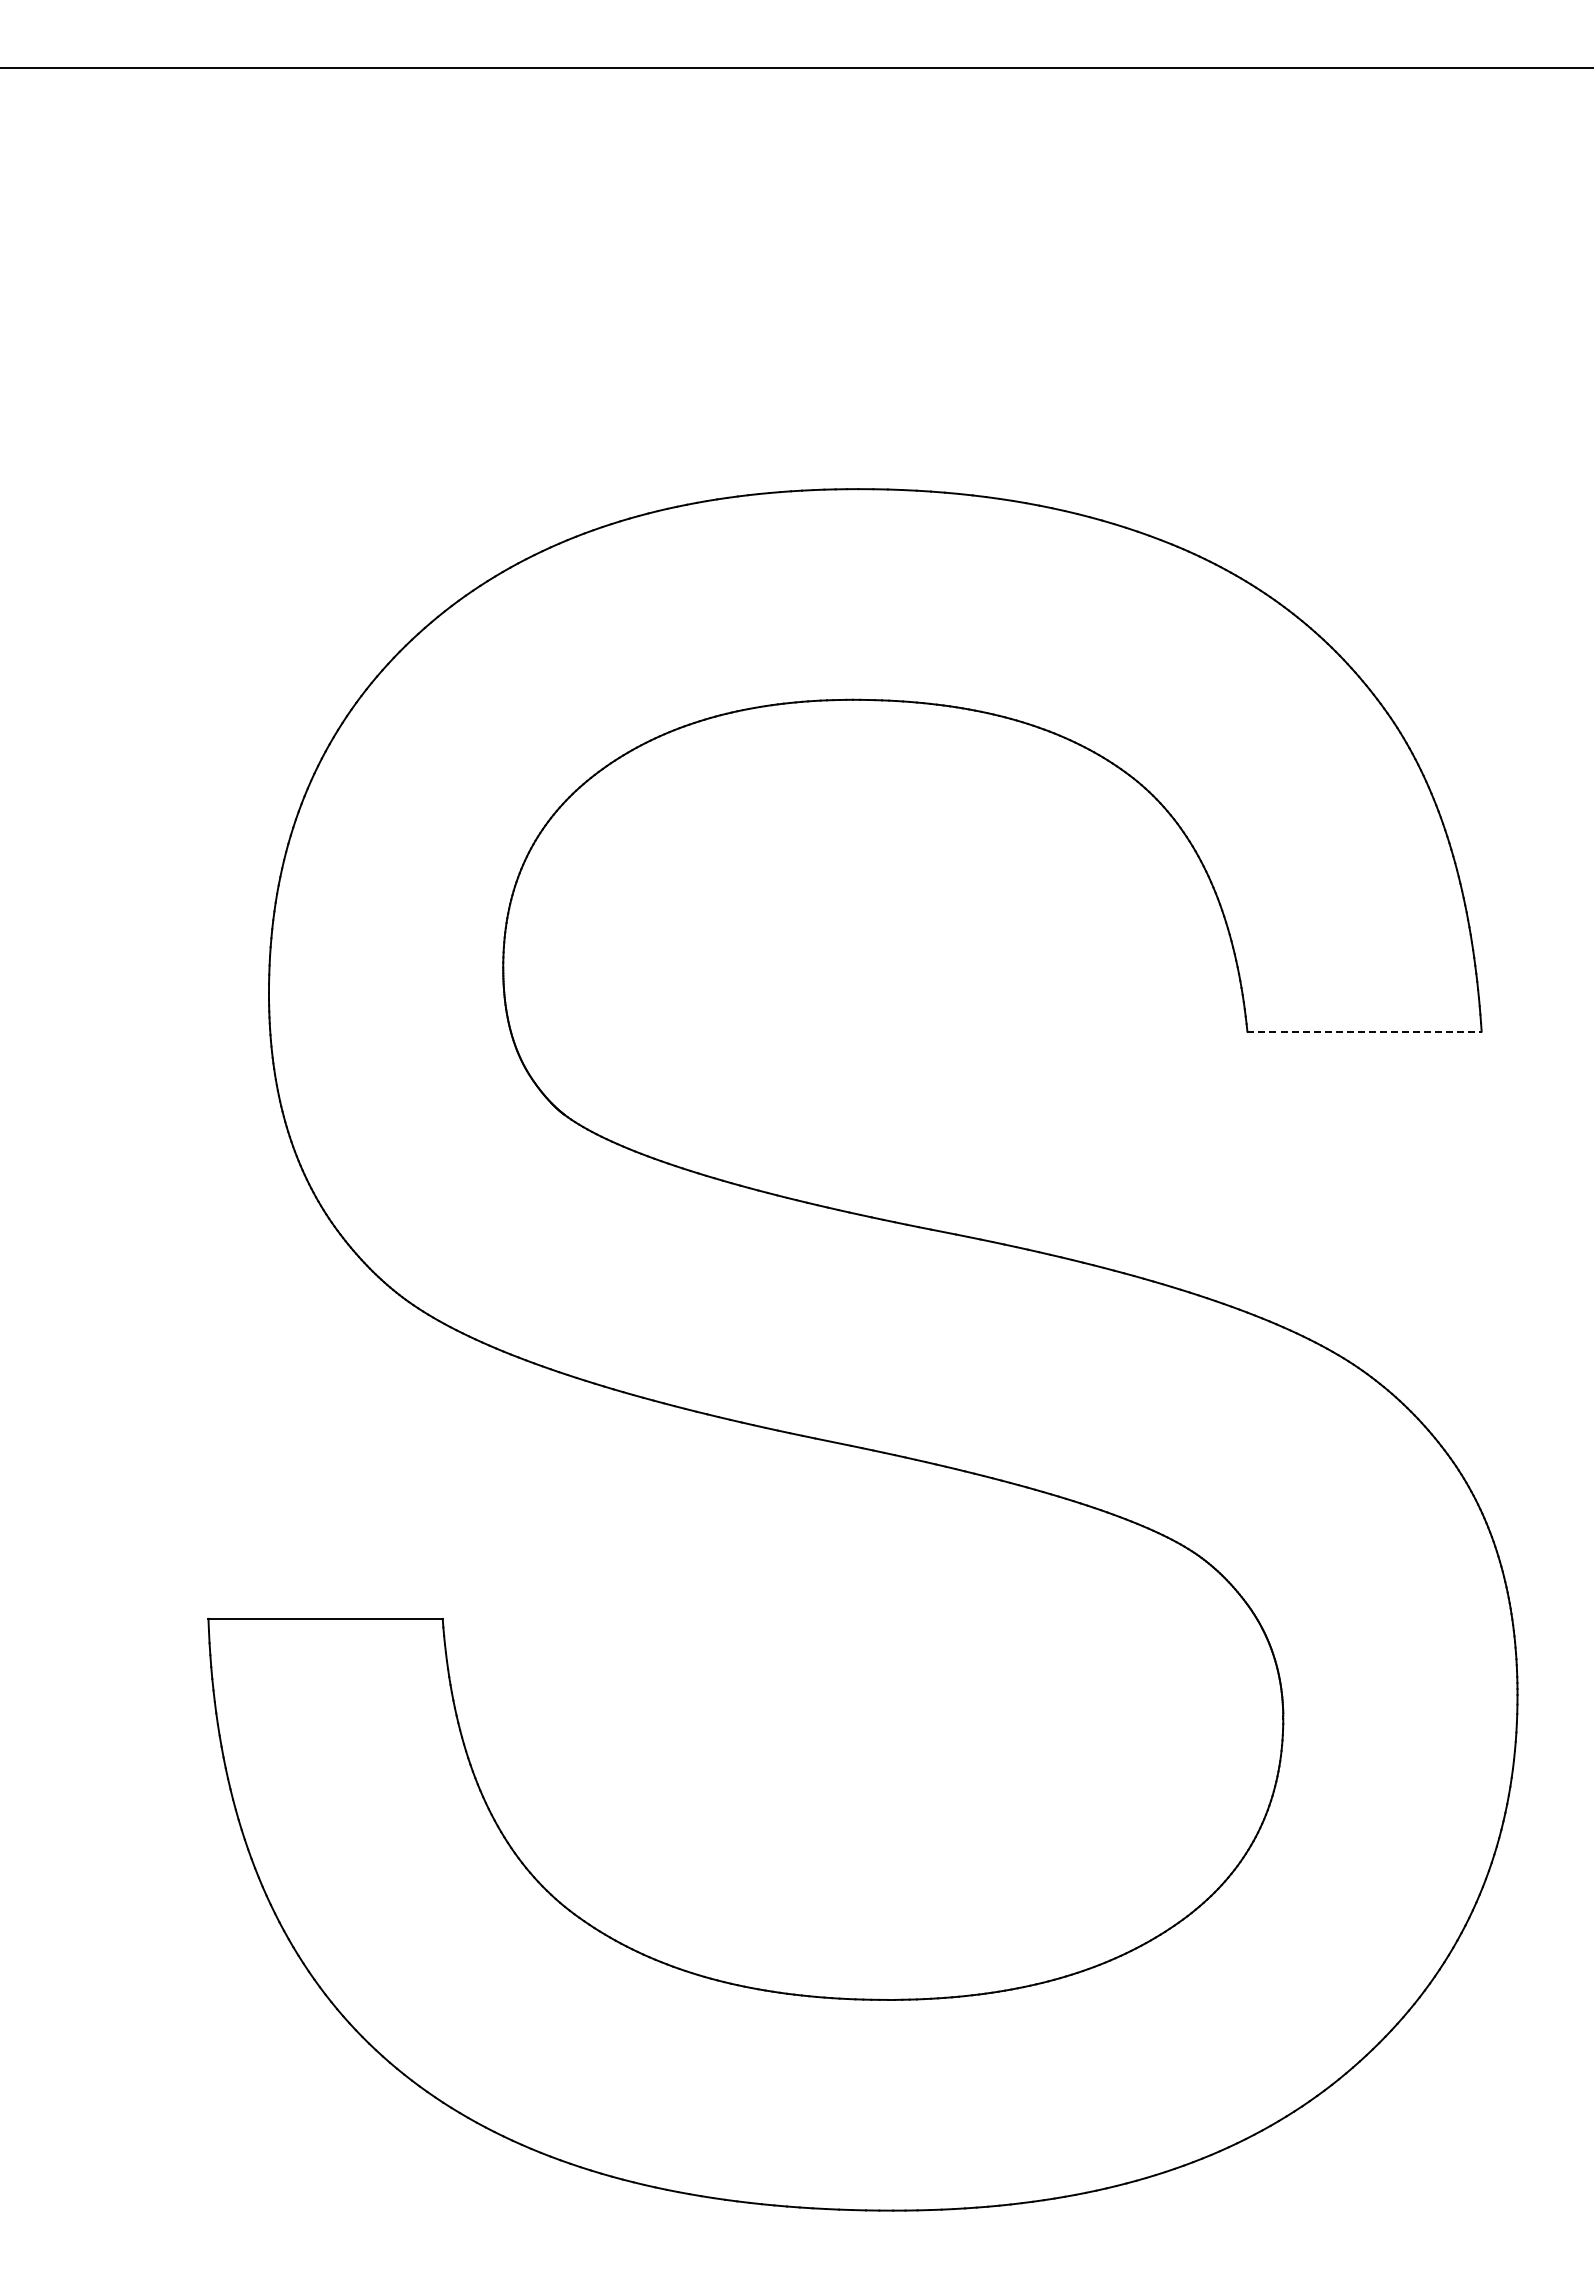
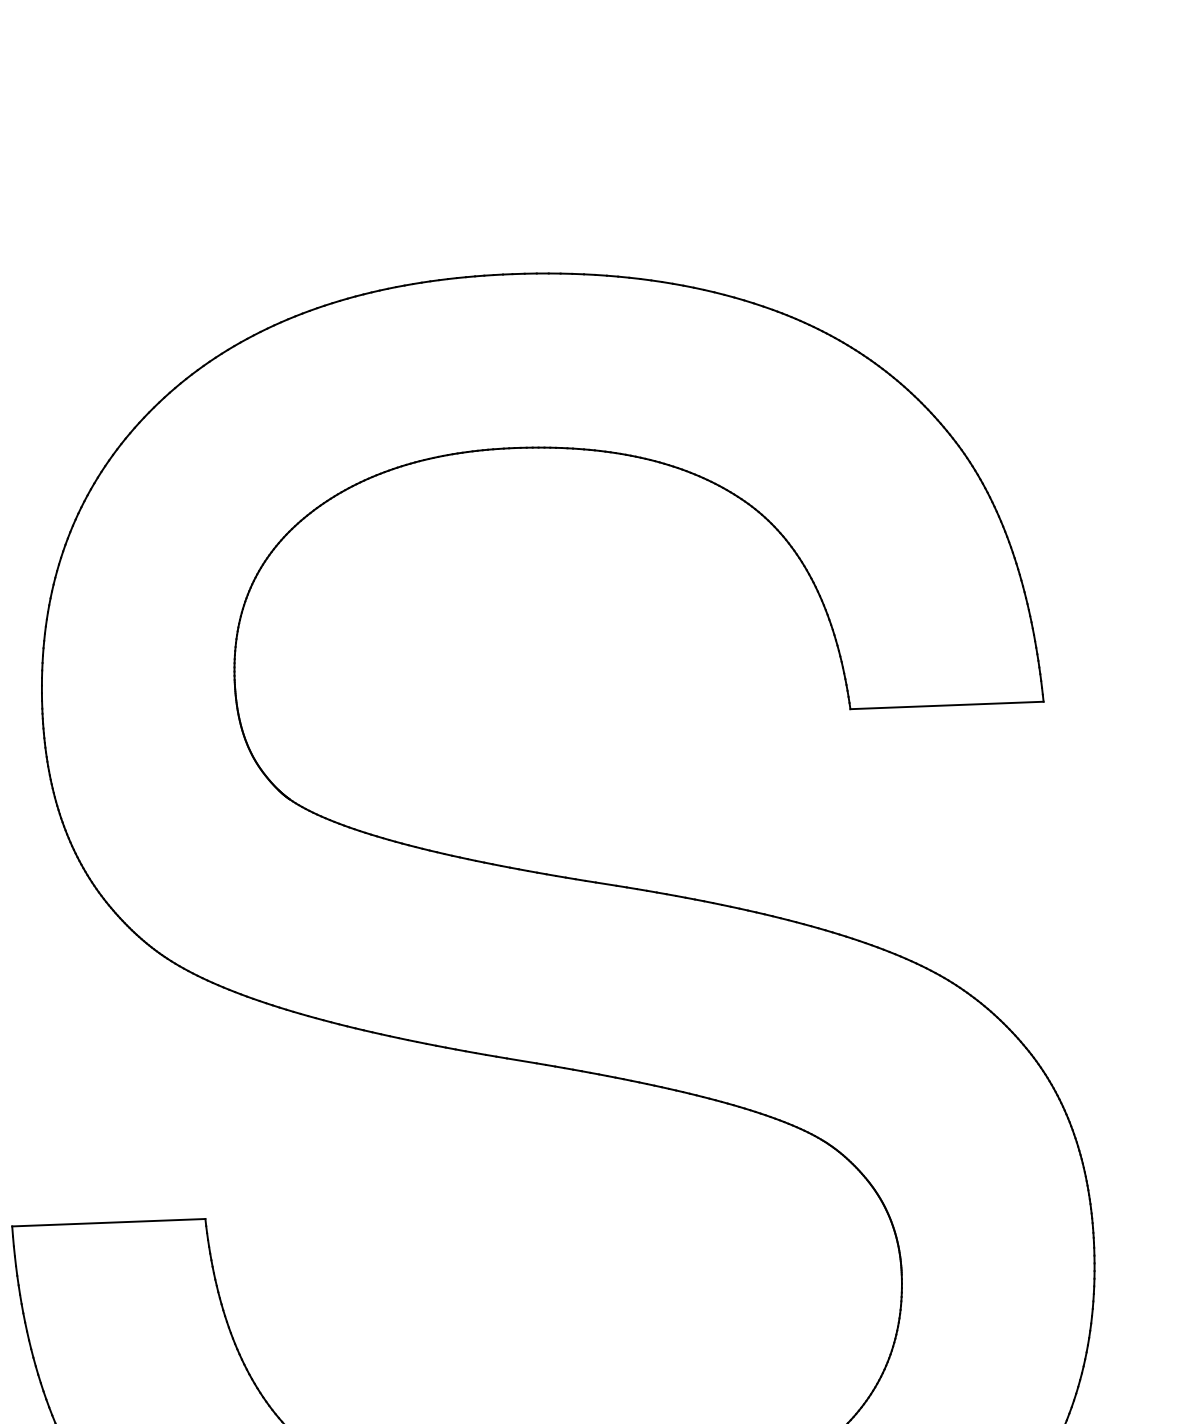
line: (1365, 1031) -> (947, 705), dashed -> solid

